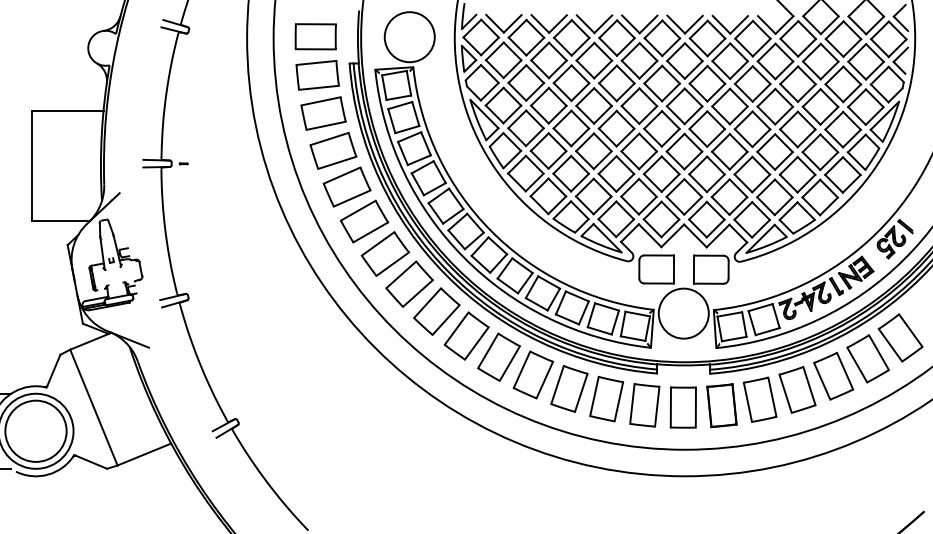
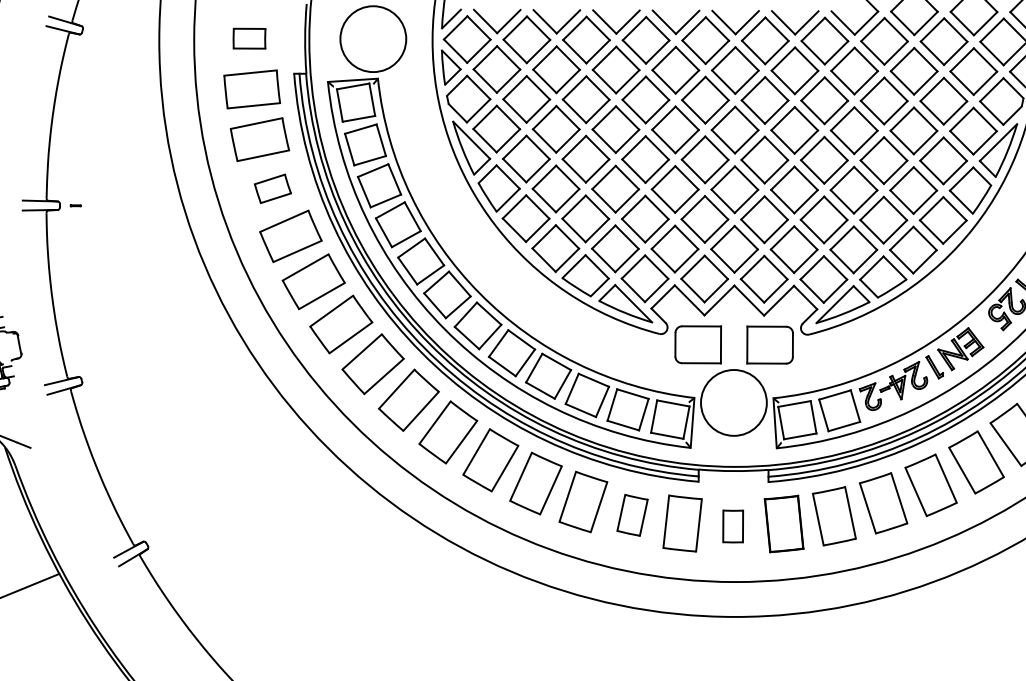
part: (315, 36) -> (249, 38), size x0.6
part: (333, 150) -> (272, 188), size x0.6
part: (606, 398) -> (632, 514), size x0.7
part: (682, 407) -> (732, 526), size x0.6

